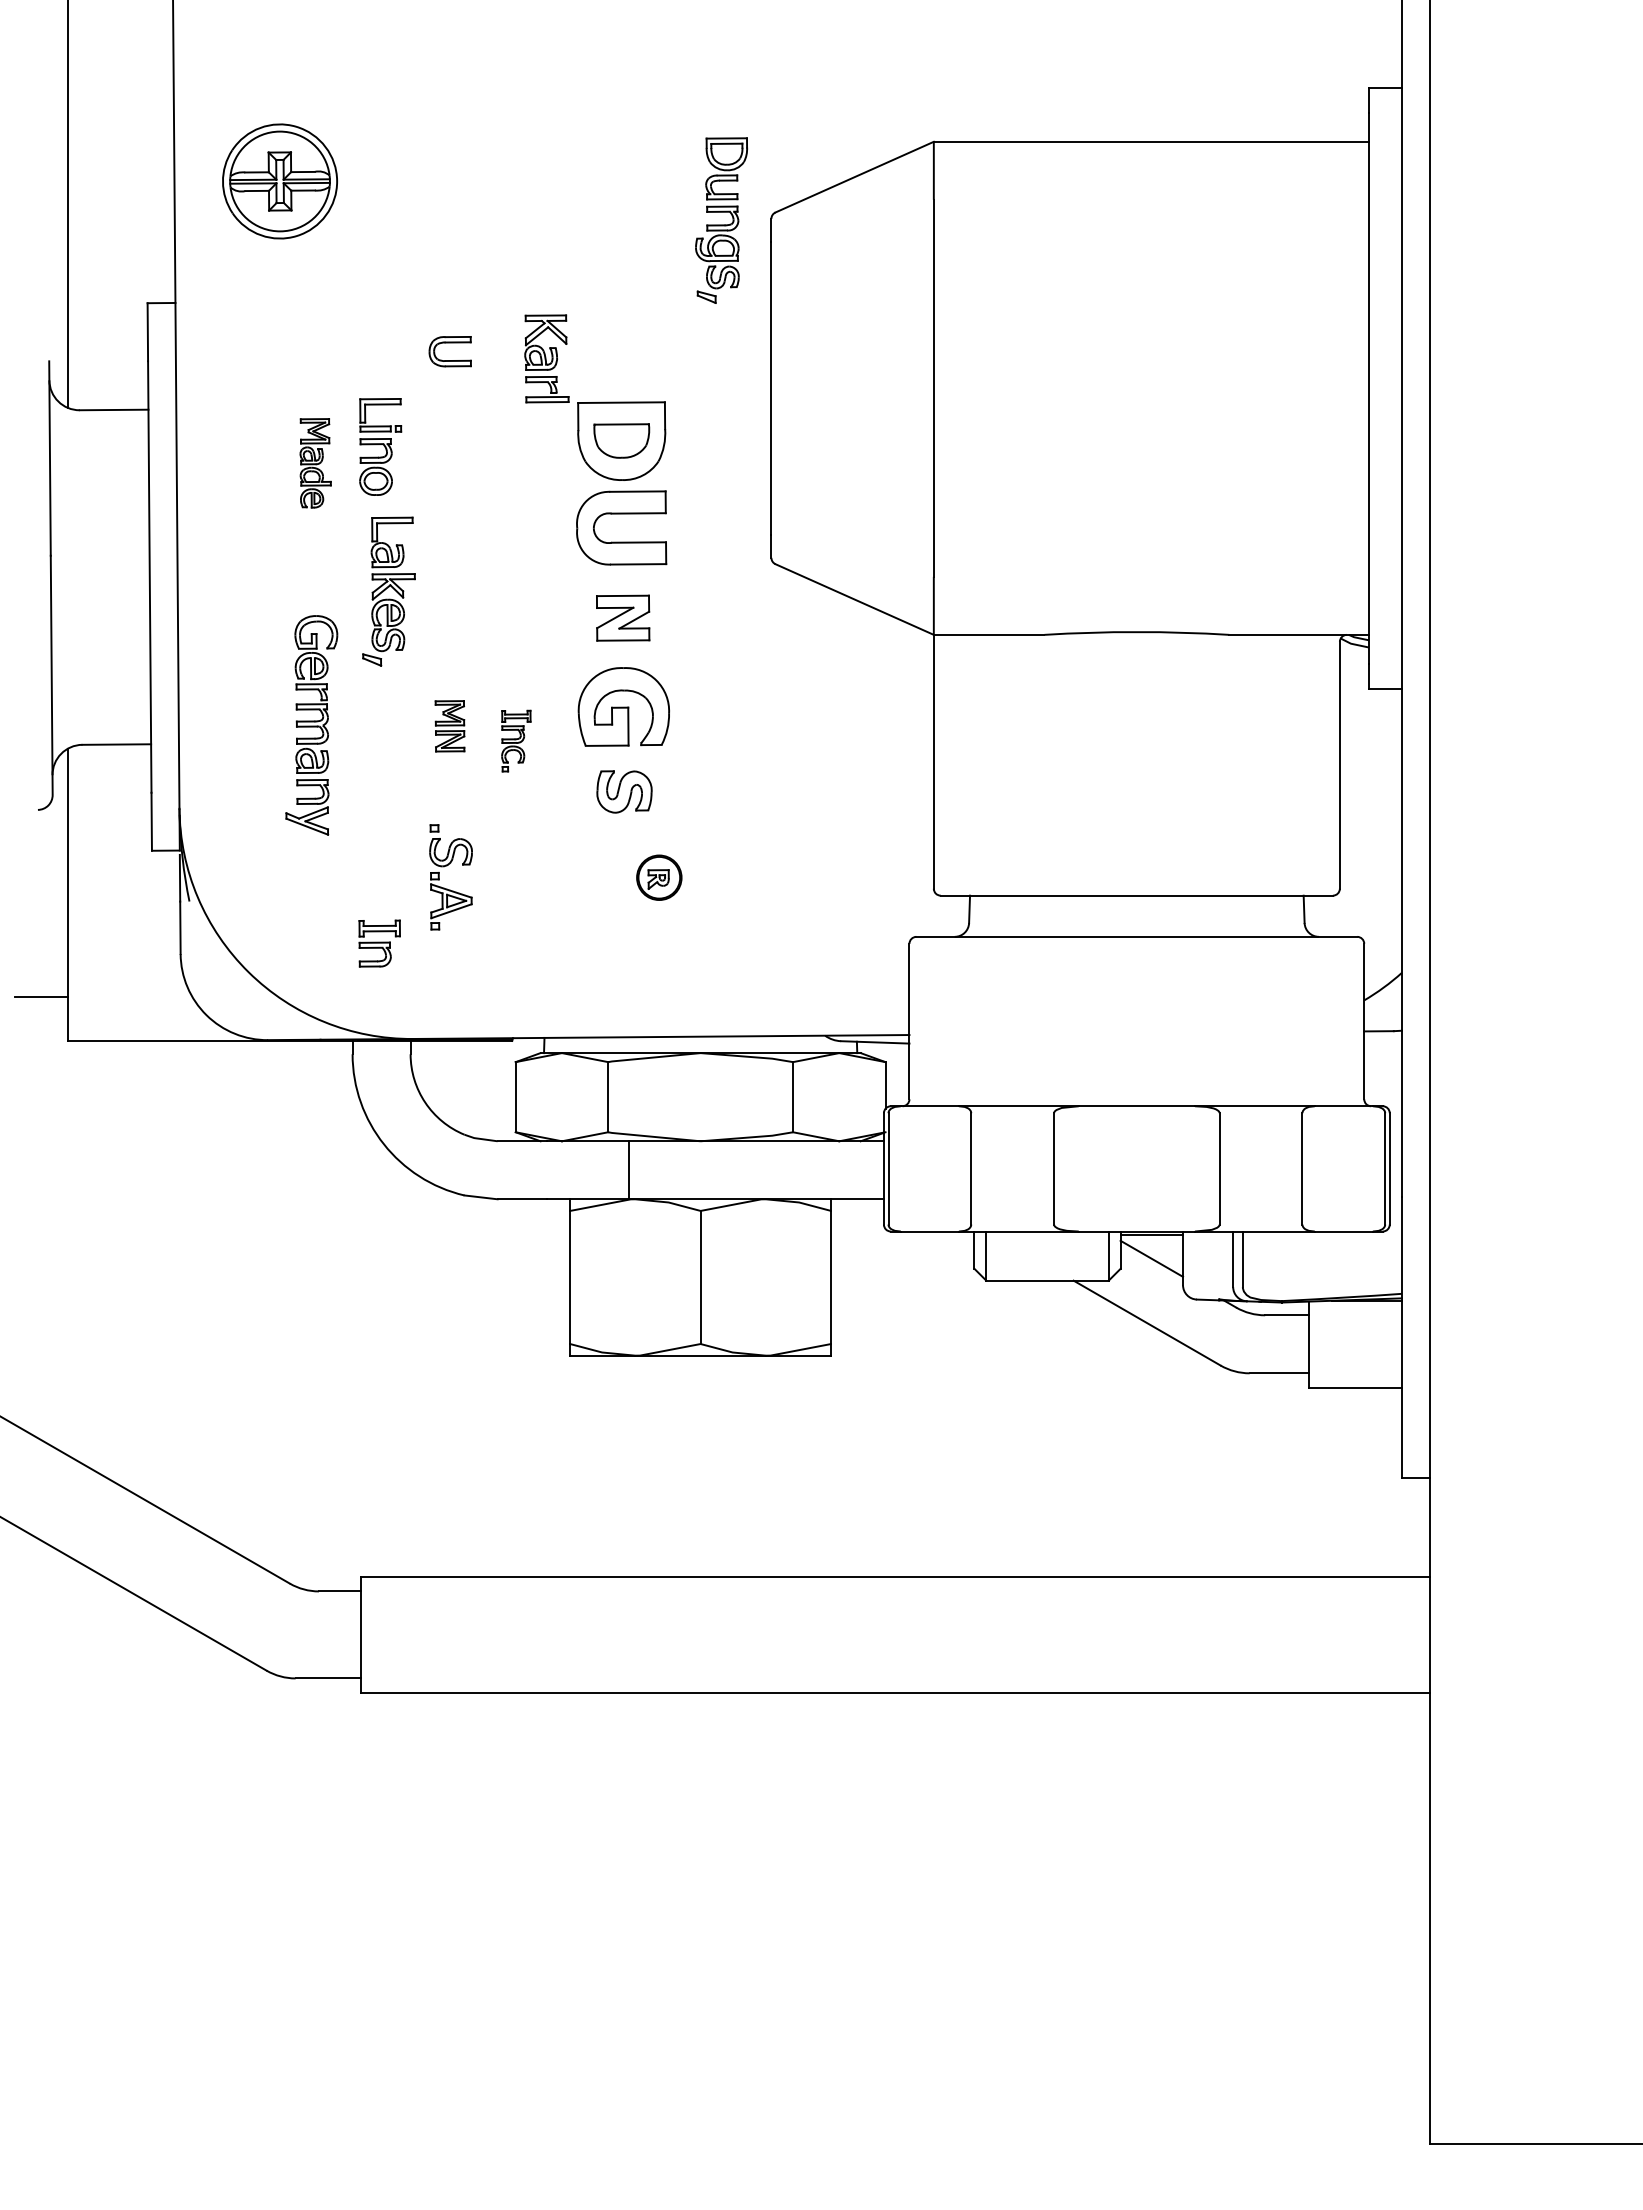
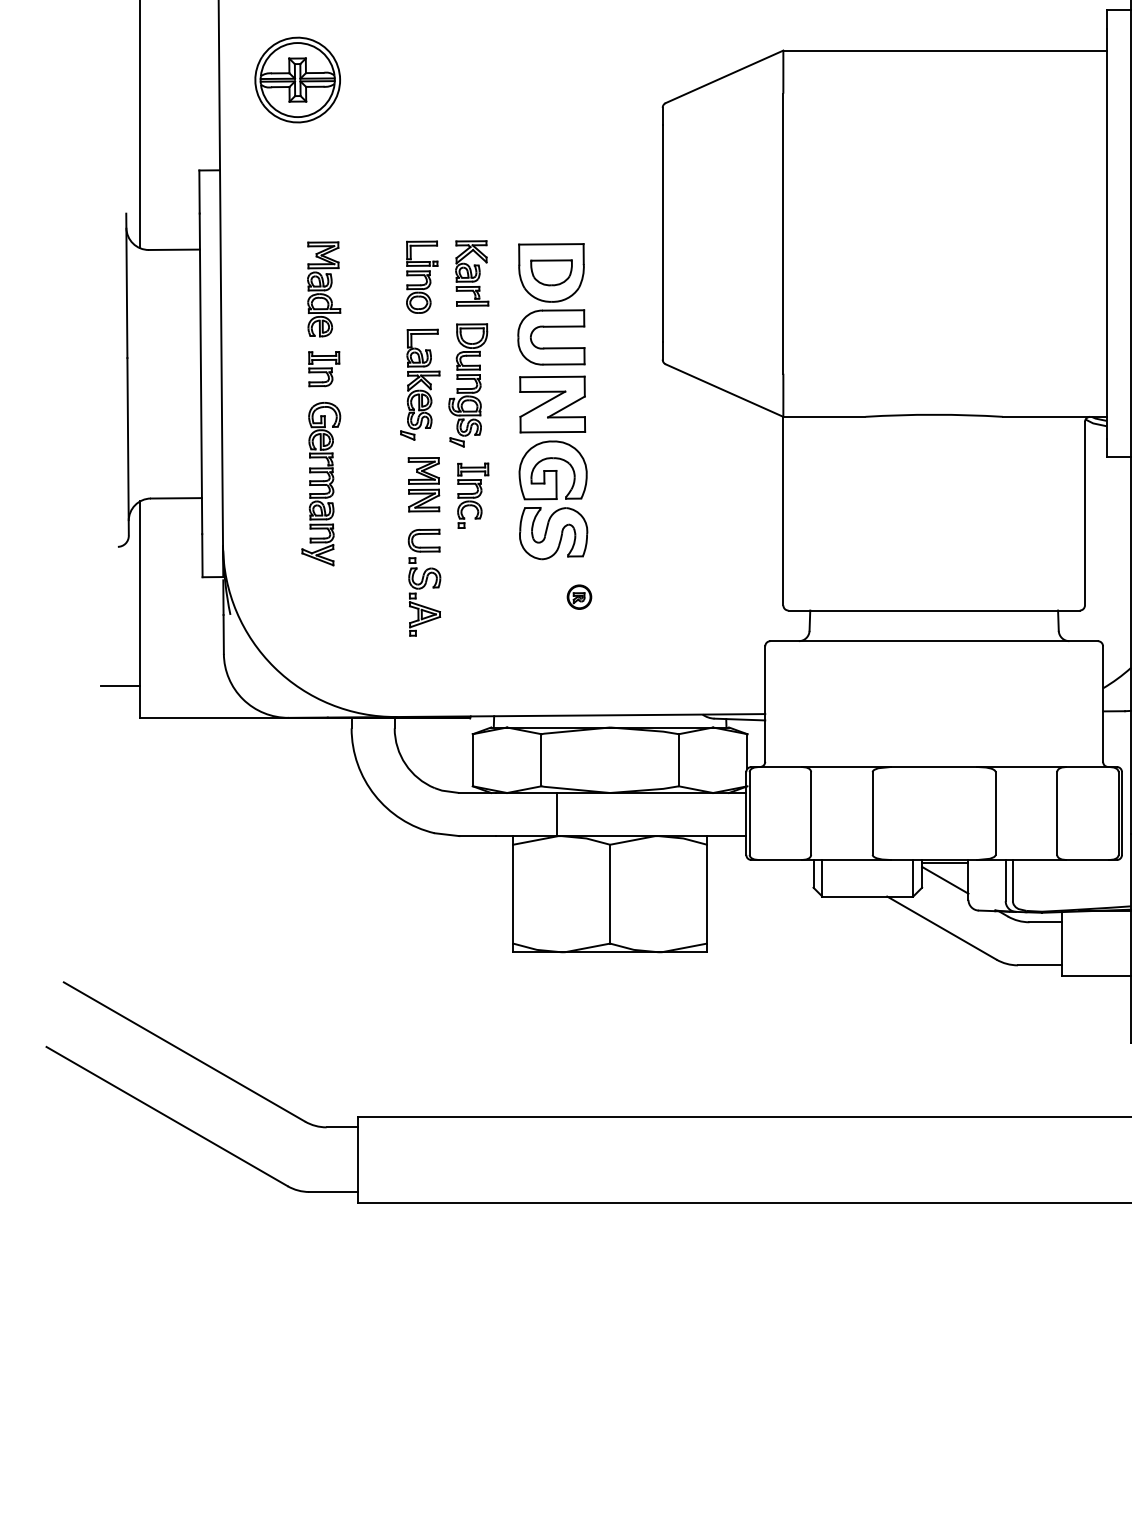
part: (721, 220) -> (468, 385), moved
part: (449, 343) -> (423, 534), moved
part: (546, 358) -> (471, 273), moved
part: (380, 446) -> (422, 276), moved
part: (315, 463) -> (324, 289), size x1.43
part: (388, 591) -> (419, 384), moved
part: (622, 617) -> (552, 403), size x1.67
part: (449, 726) -> (423, 484), size x1.43
part: (516, 740) -> (473, 495), size x1.43
part: (624, 791) -> (553, 533), size x1.67
part: (659, 877) -> (579, 597), size x0.71
part: (379, 943) -> (324, 369), moved

